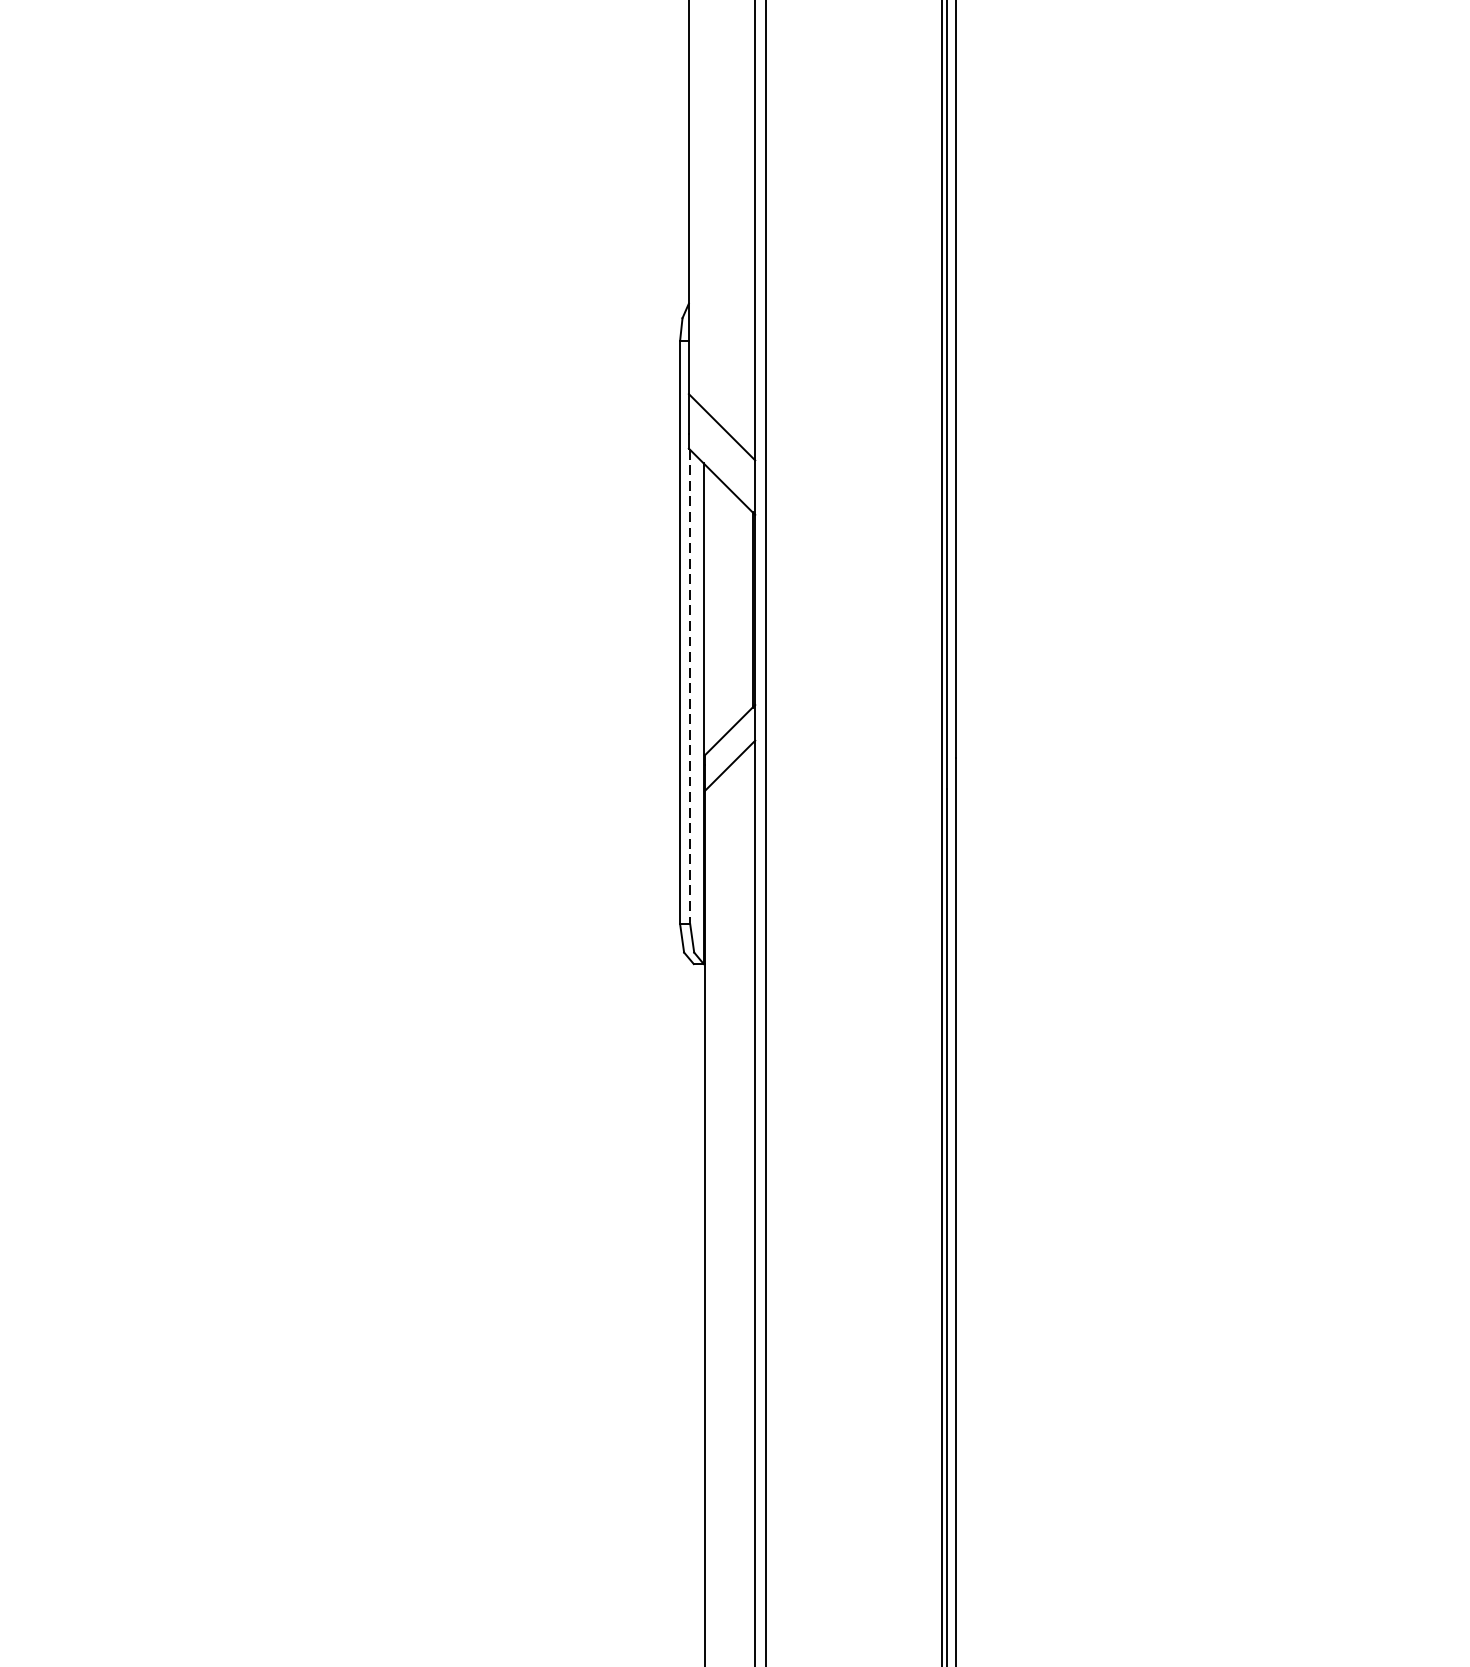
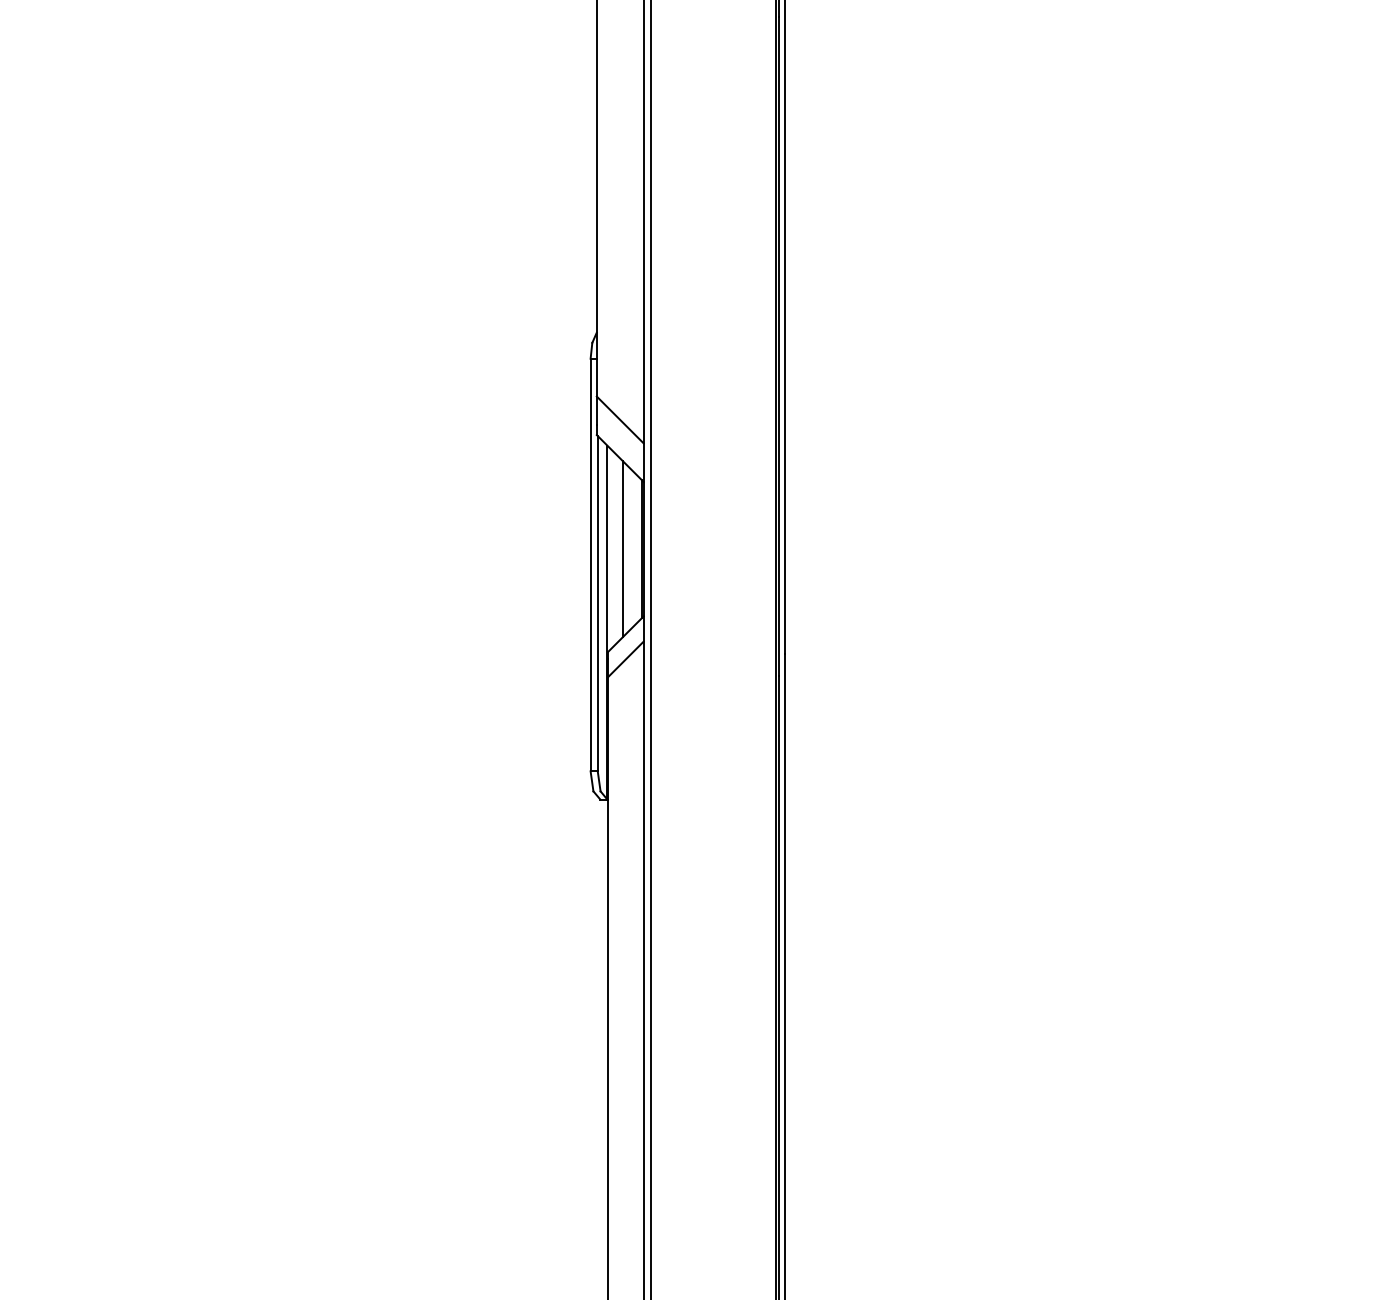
line: (726, 609) -> (623, 548), added
line: (689, 686) -> (597, 603), dashed -> solid

